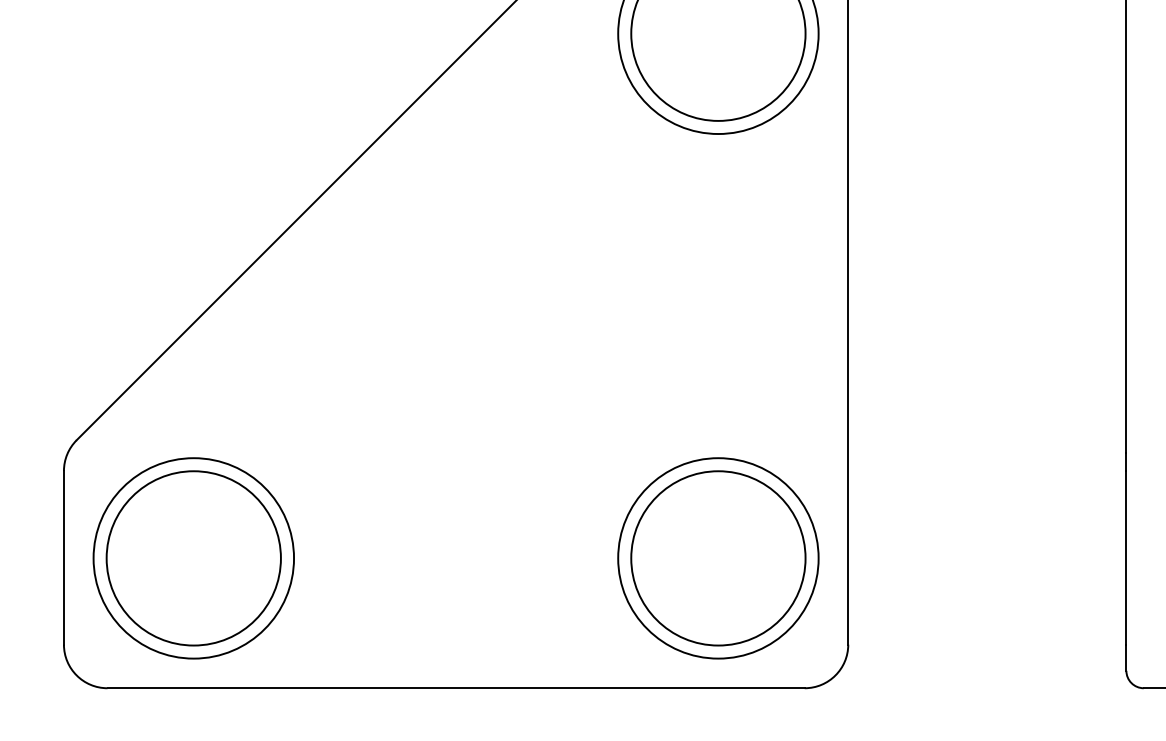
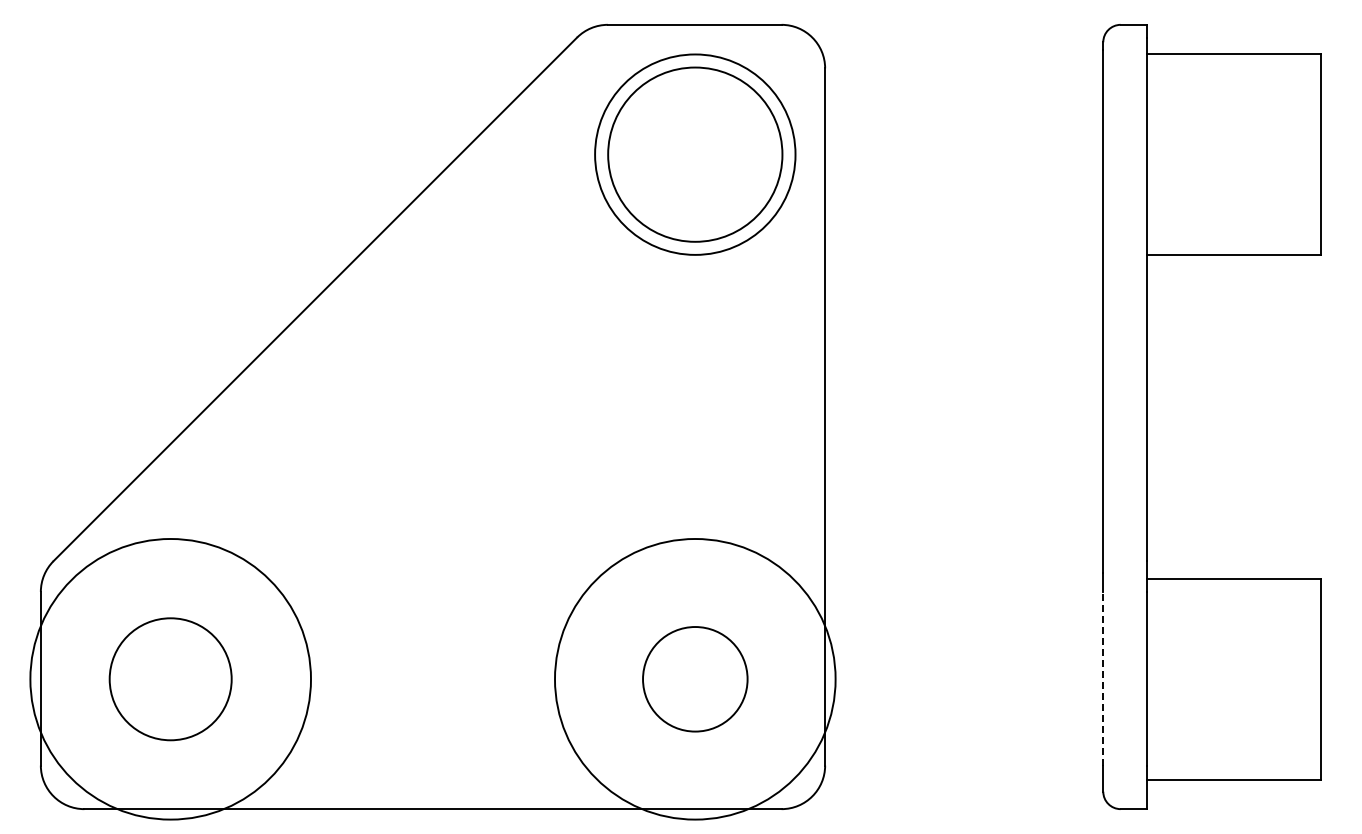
line: (1126, 557) -> (1103, 678), solid -> dashed
circle: (193, 558) -> (170, 679), size x0.7
circle: (193, 558) -> (170, 679), size x1.4
circle: (718, 558) -> (695, 679), size x0.6
circle: (718, 558) -> (695, 679), size x1.4

